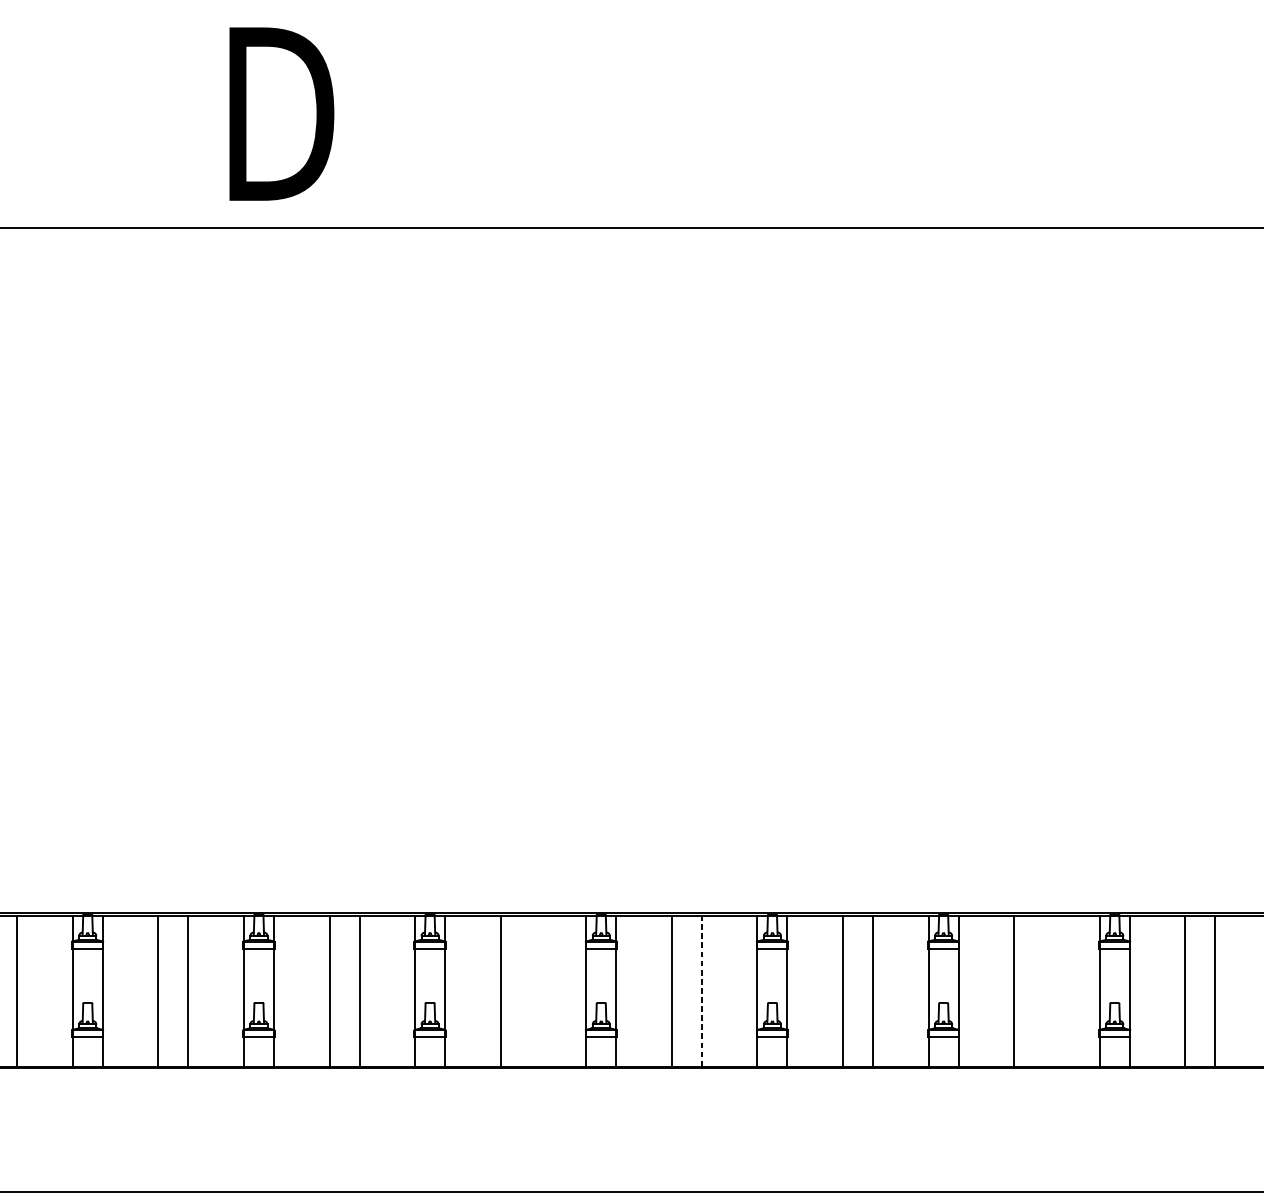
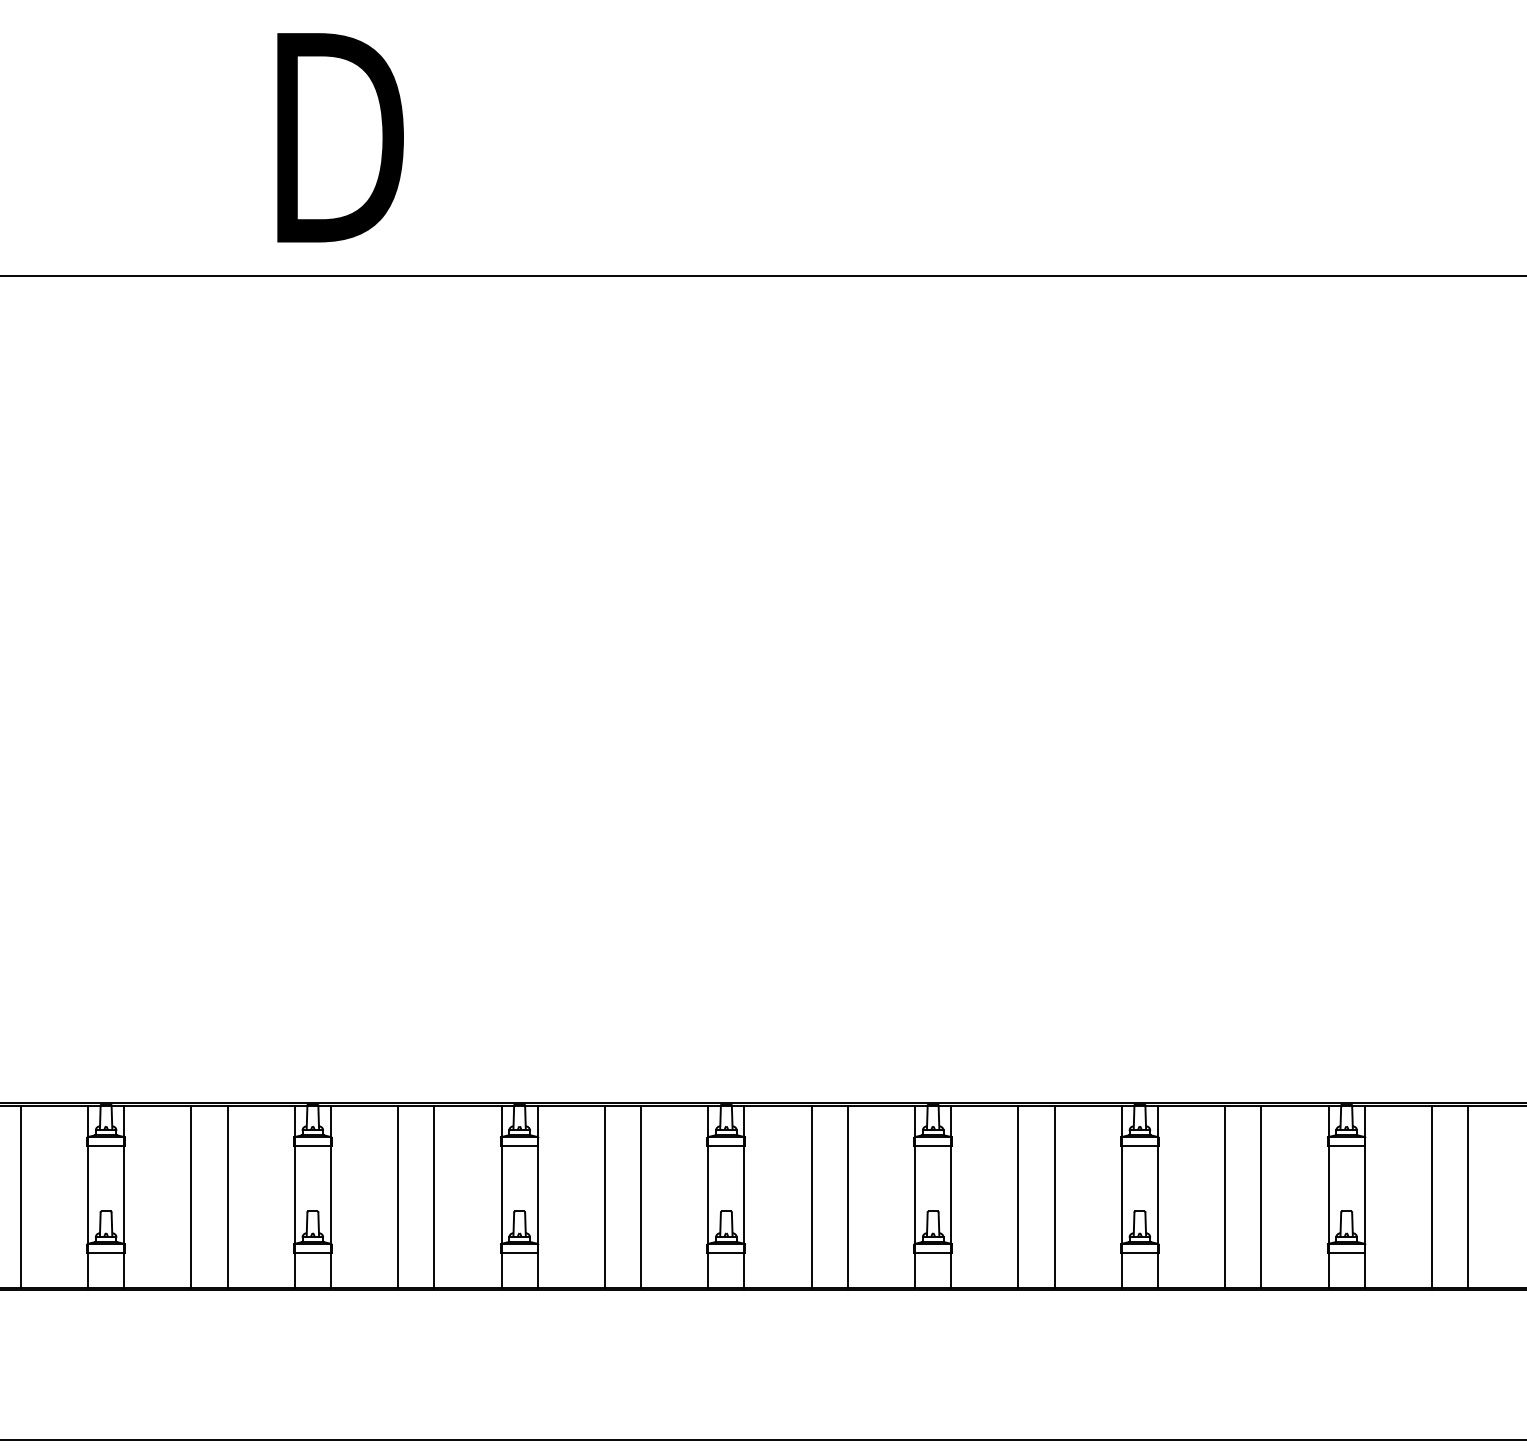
line: (530, 991) -> (641, 1197), added
line: (701, 991) -> (847, 1197), dashed -> solid
line: (1044, 991) -> (1261, 1197), added

